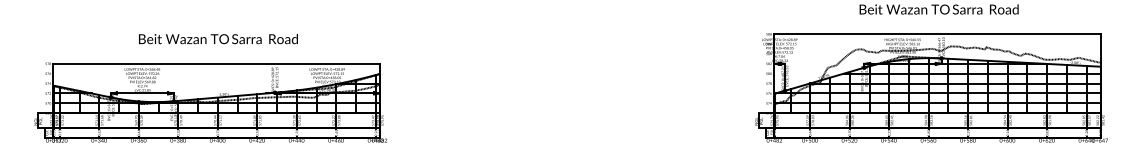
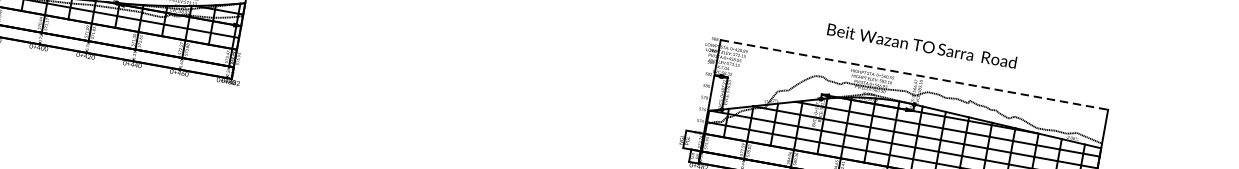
line: (937, 34) -> (914, 75), solid -> dashed

